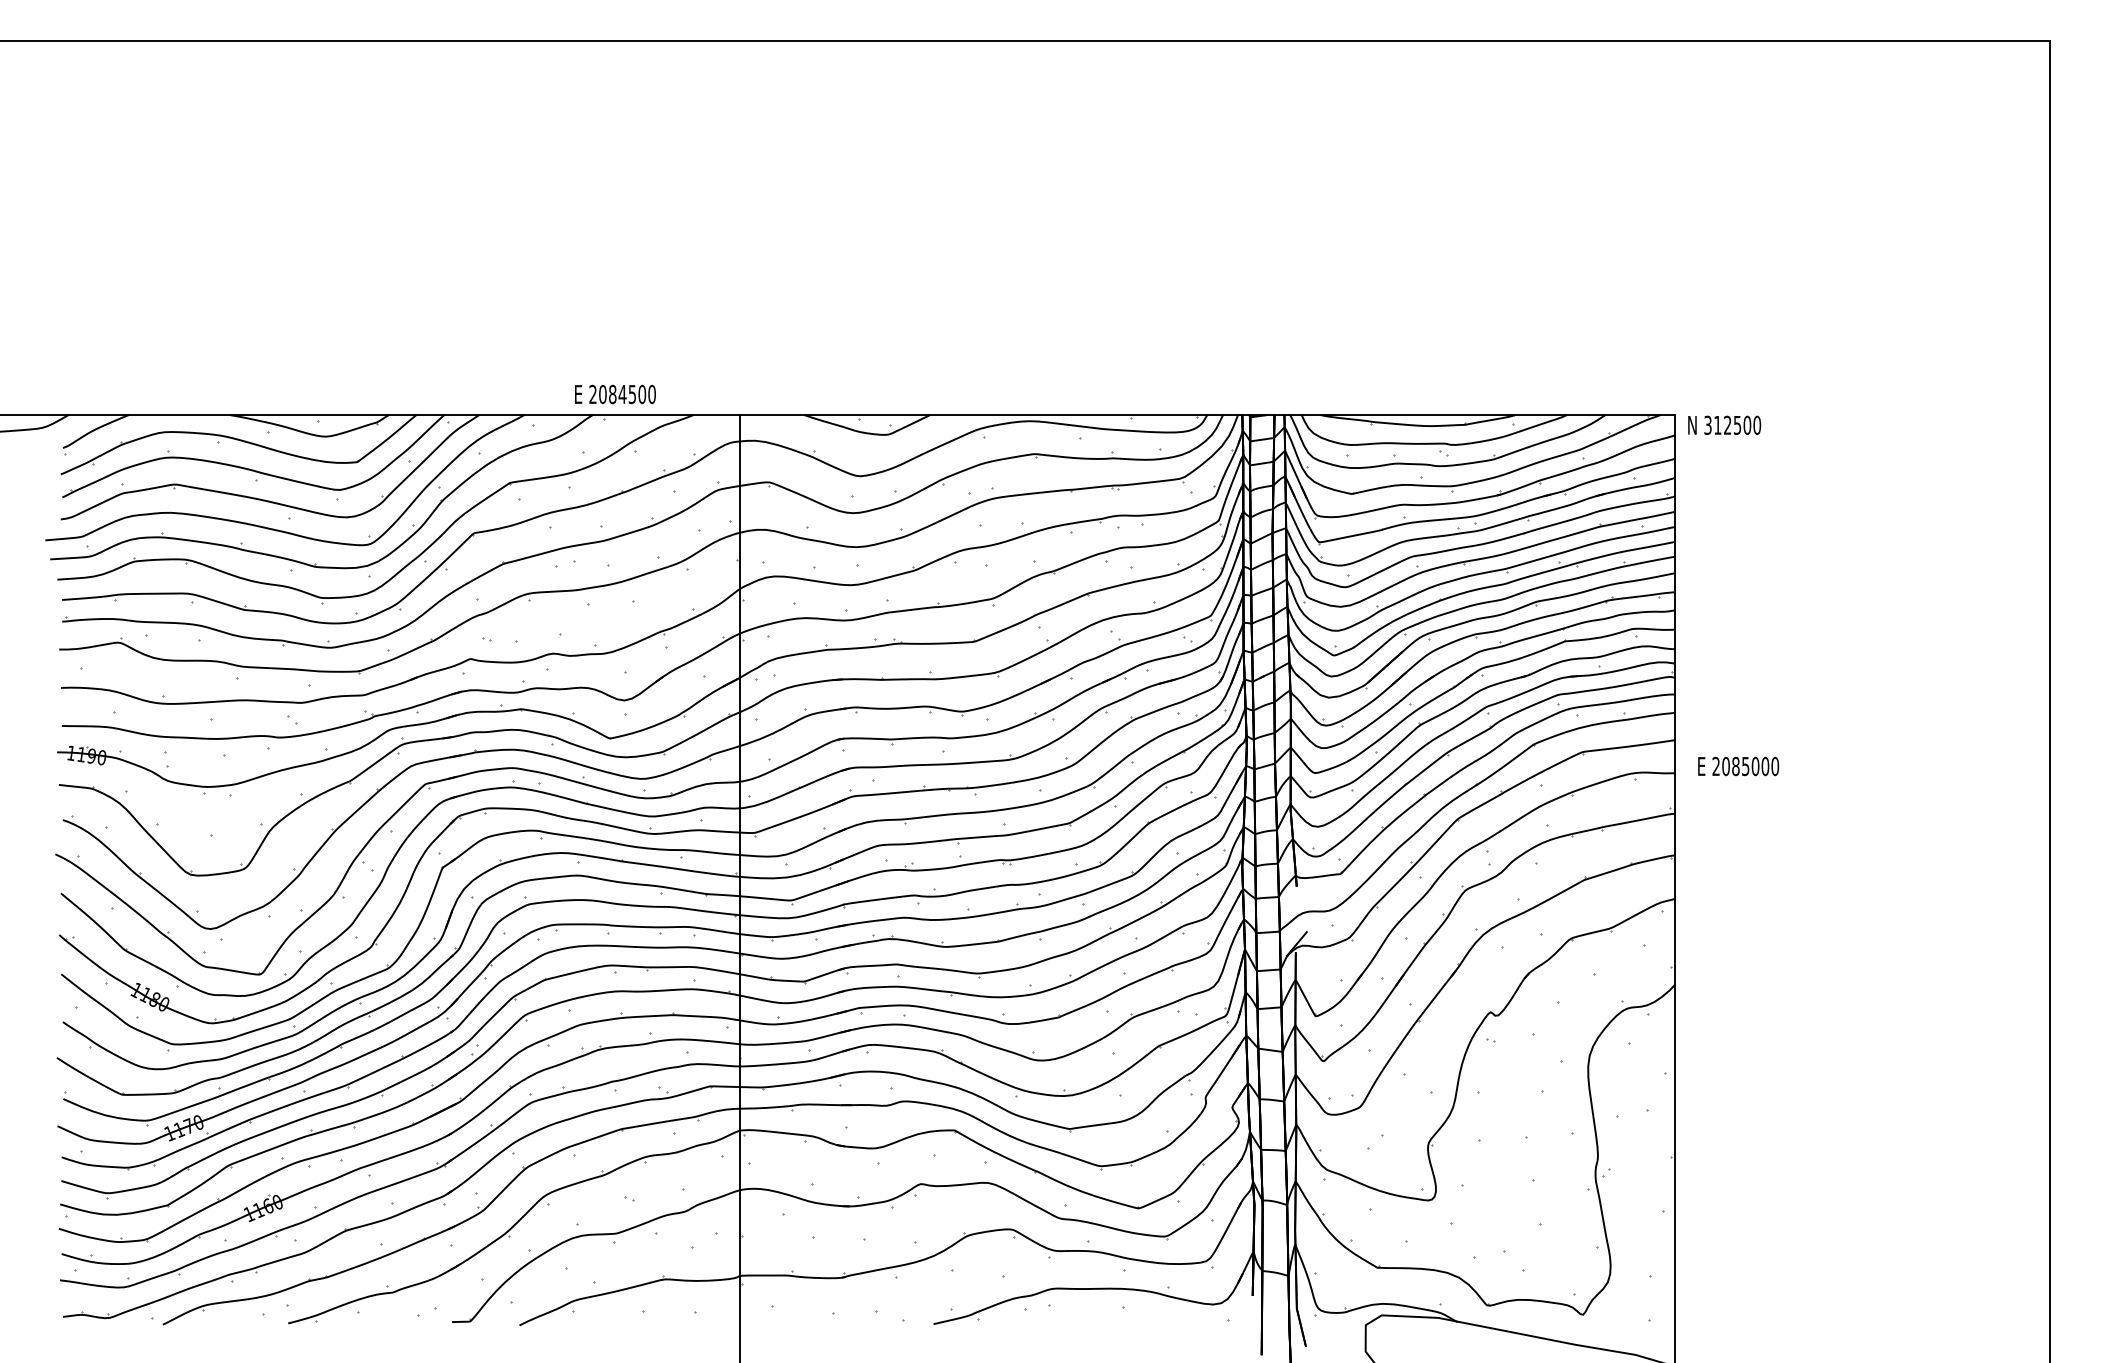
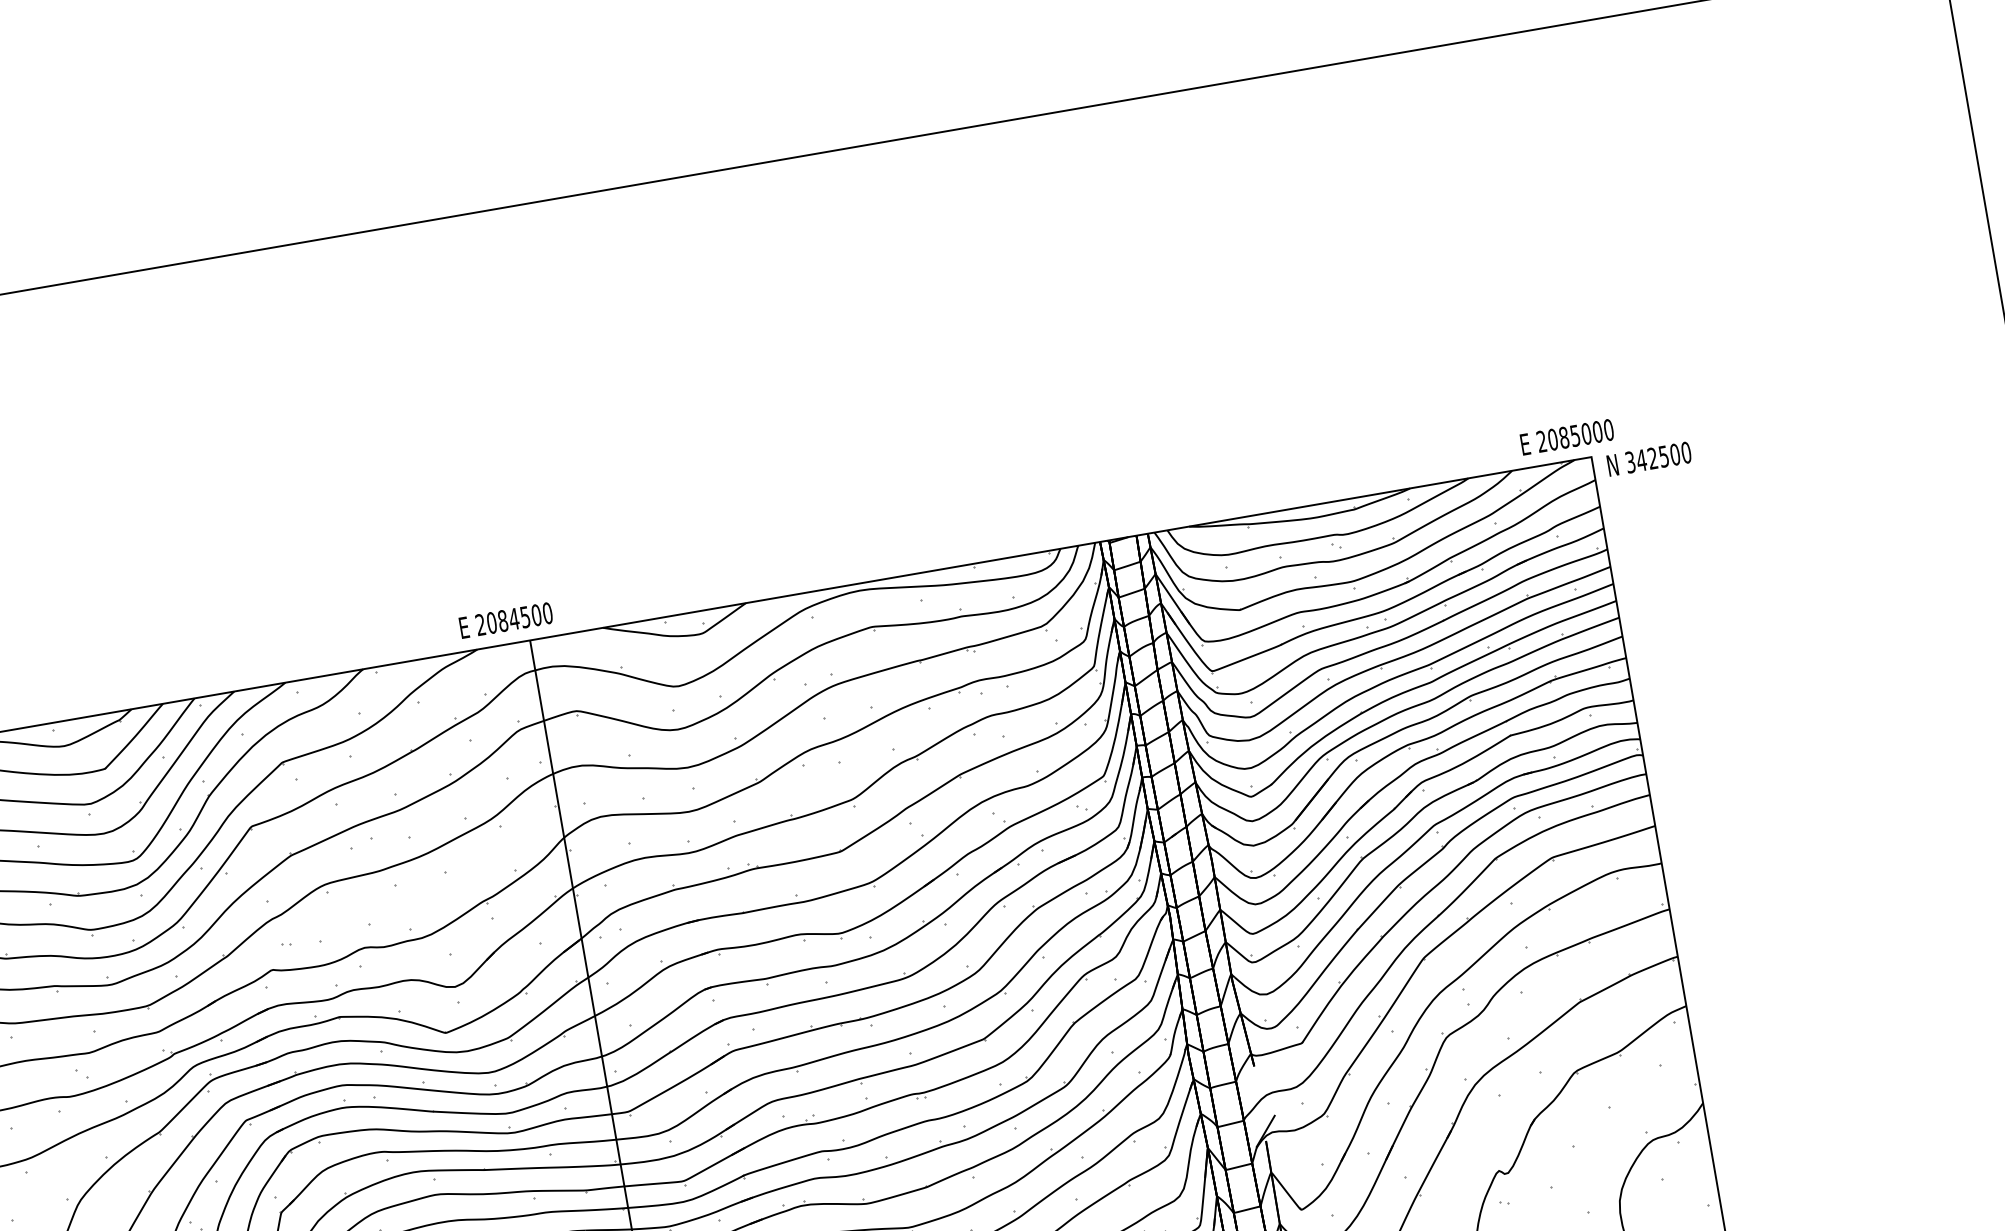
text: (615, 394) -> (506, 620), moved
text: (1717, 425) -> (1641, 460), 312500 -> 342500
text: (1738, 766) -> (1567, 437), moved

